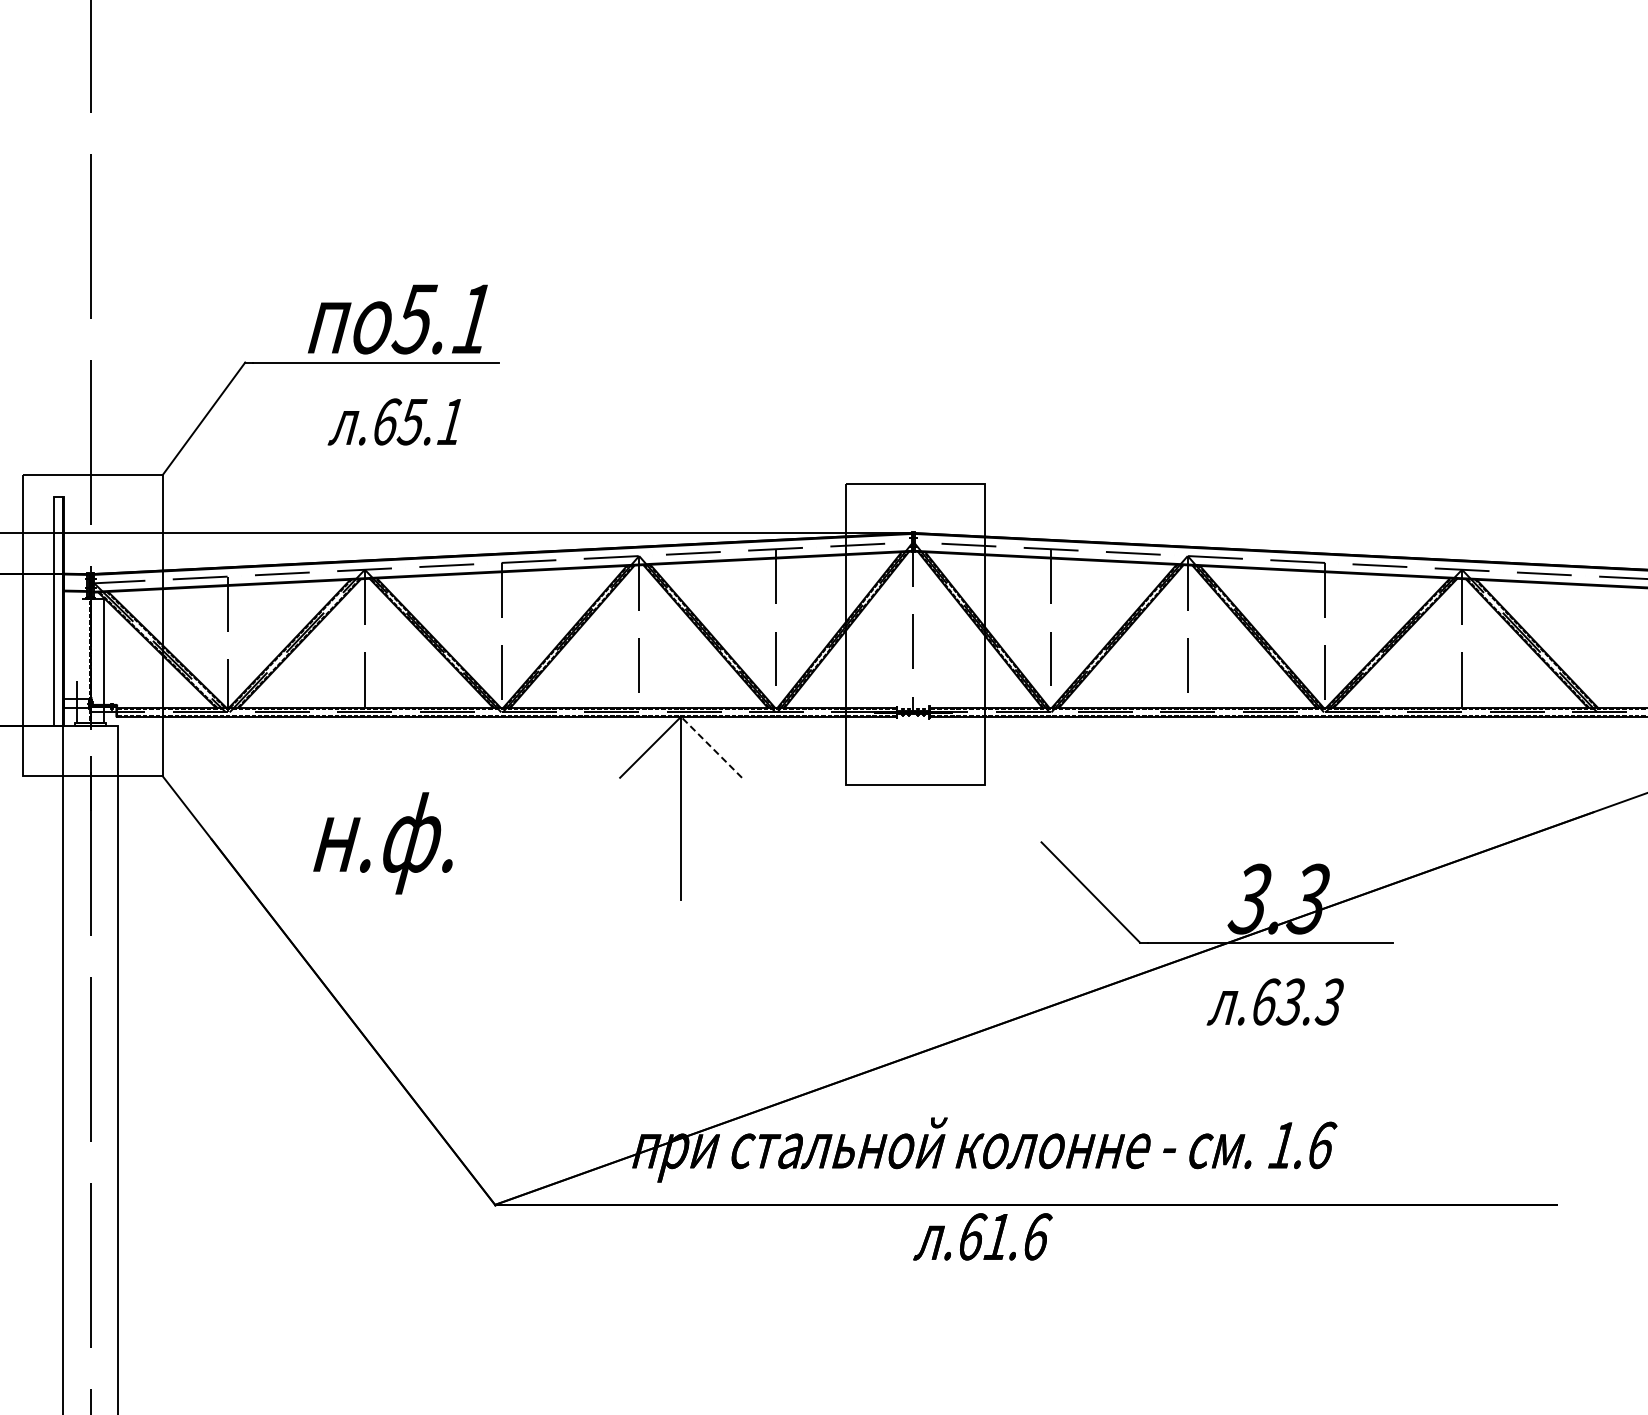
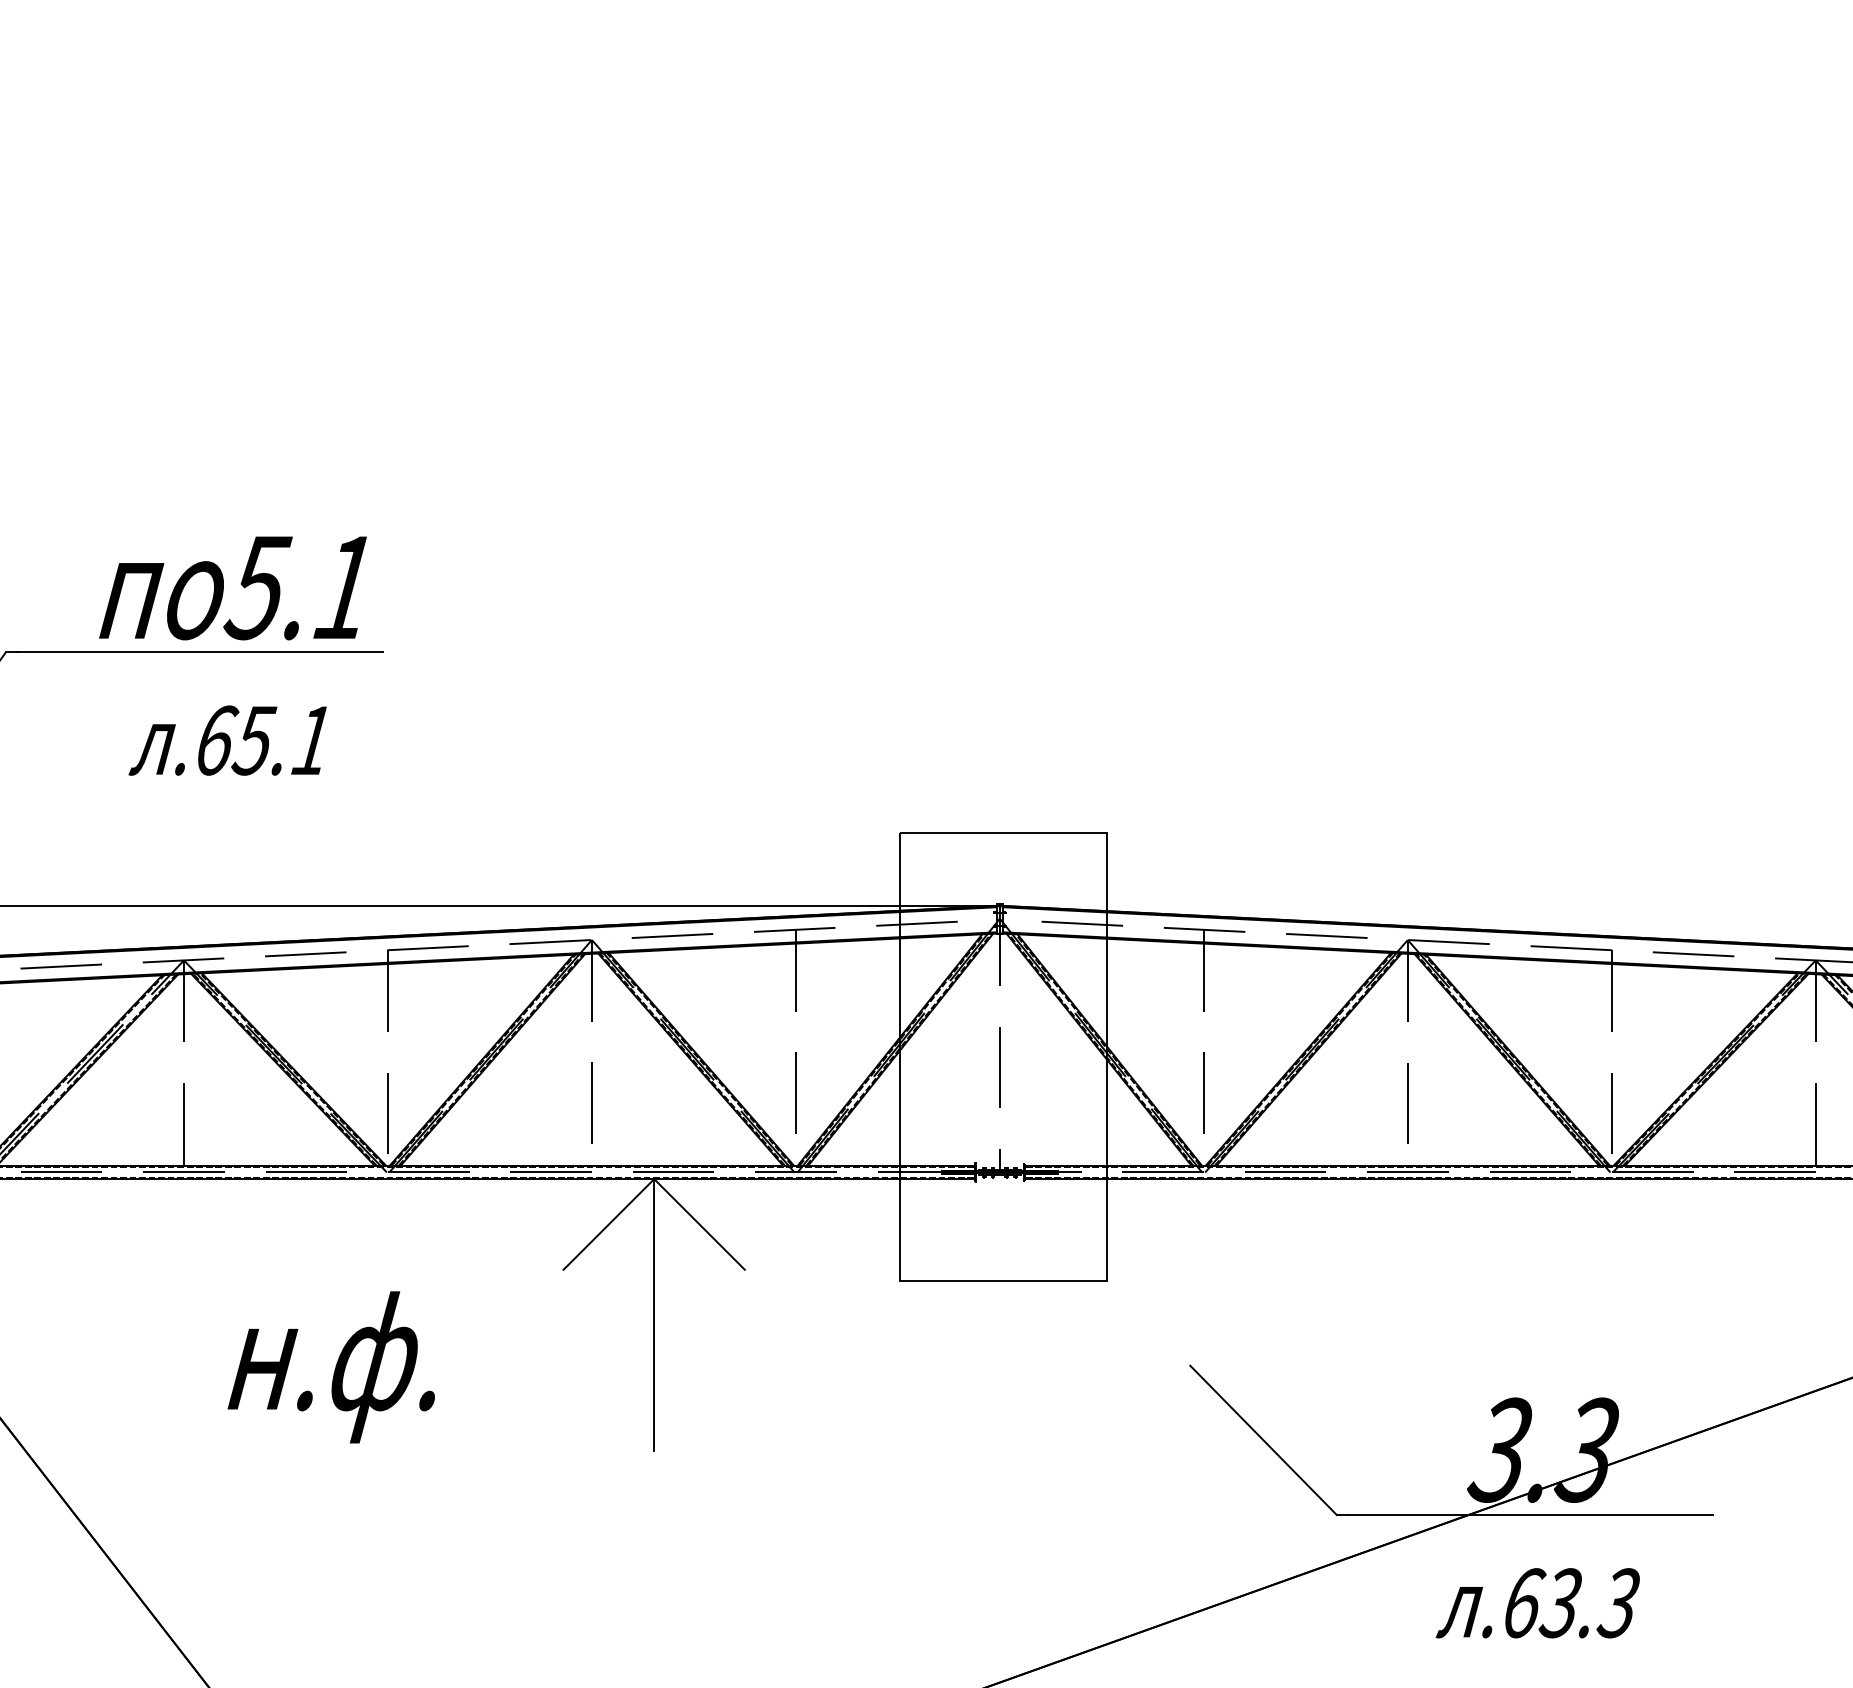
line: (711, 746) -> (699, 1223), dashed -> solid
text: (382, 843) -> (330, 1367), moved

